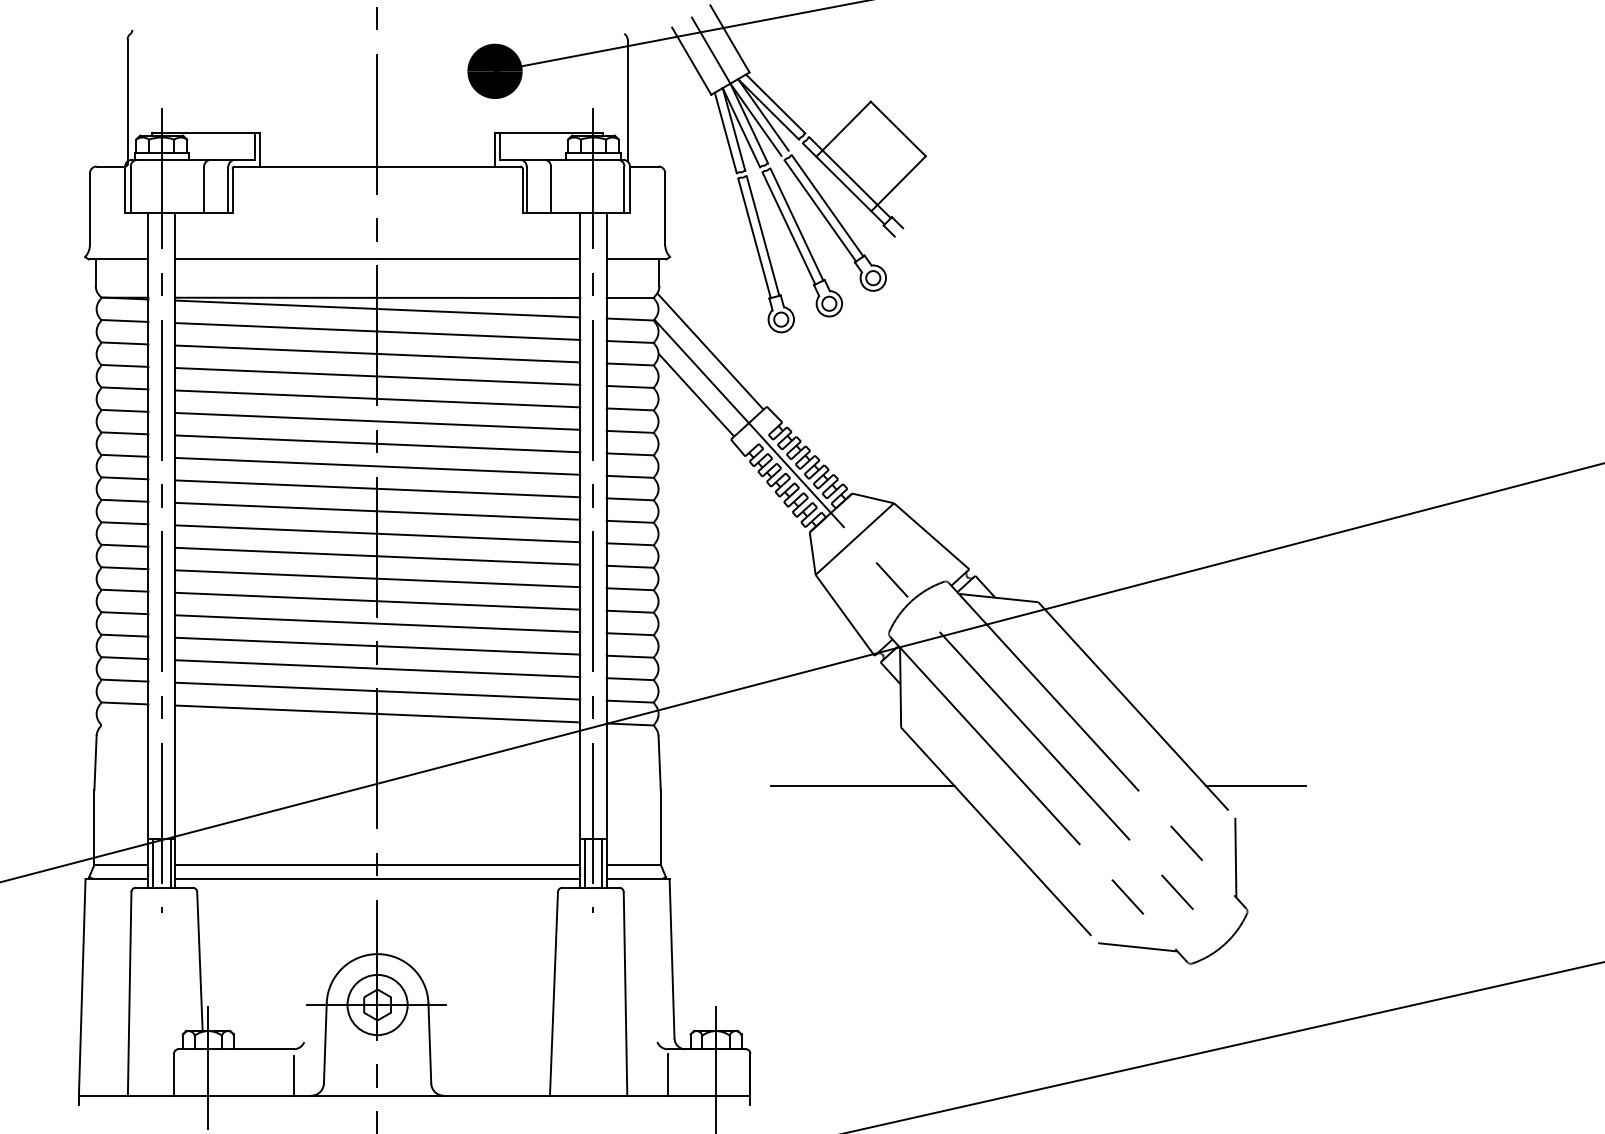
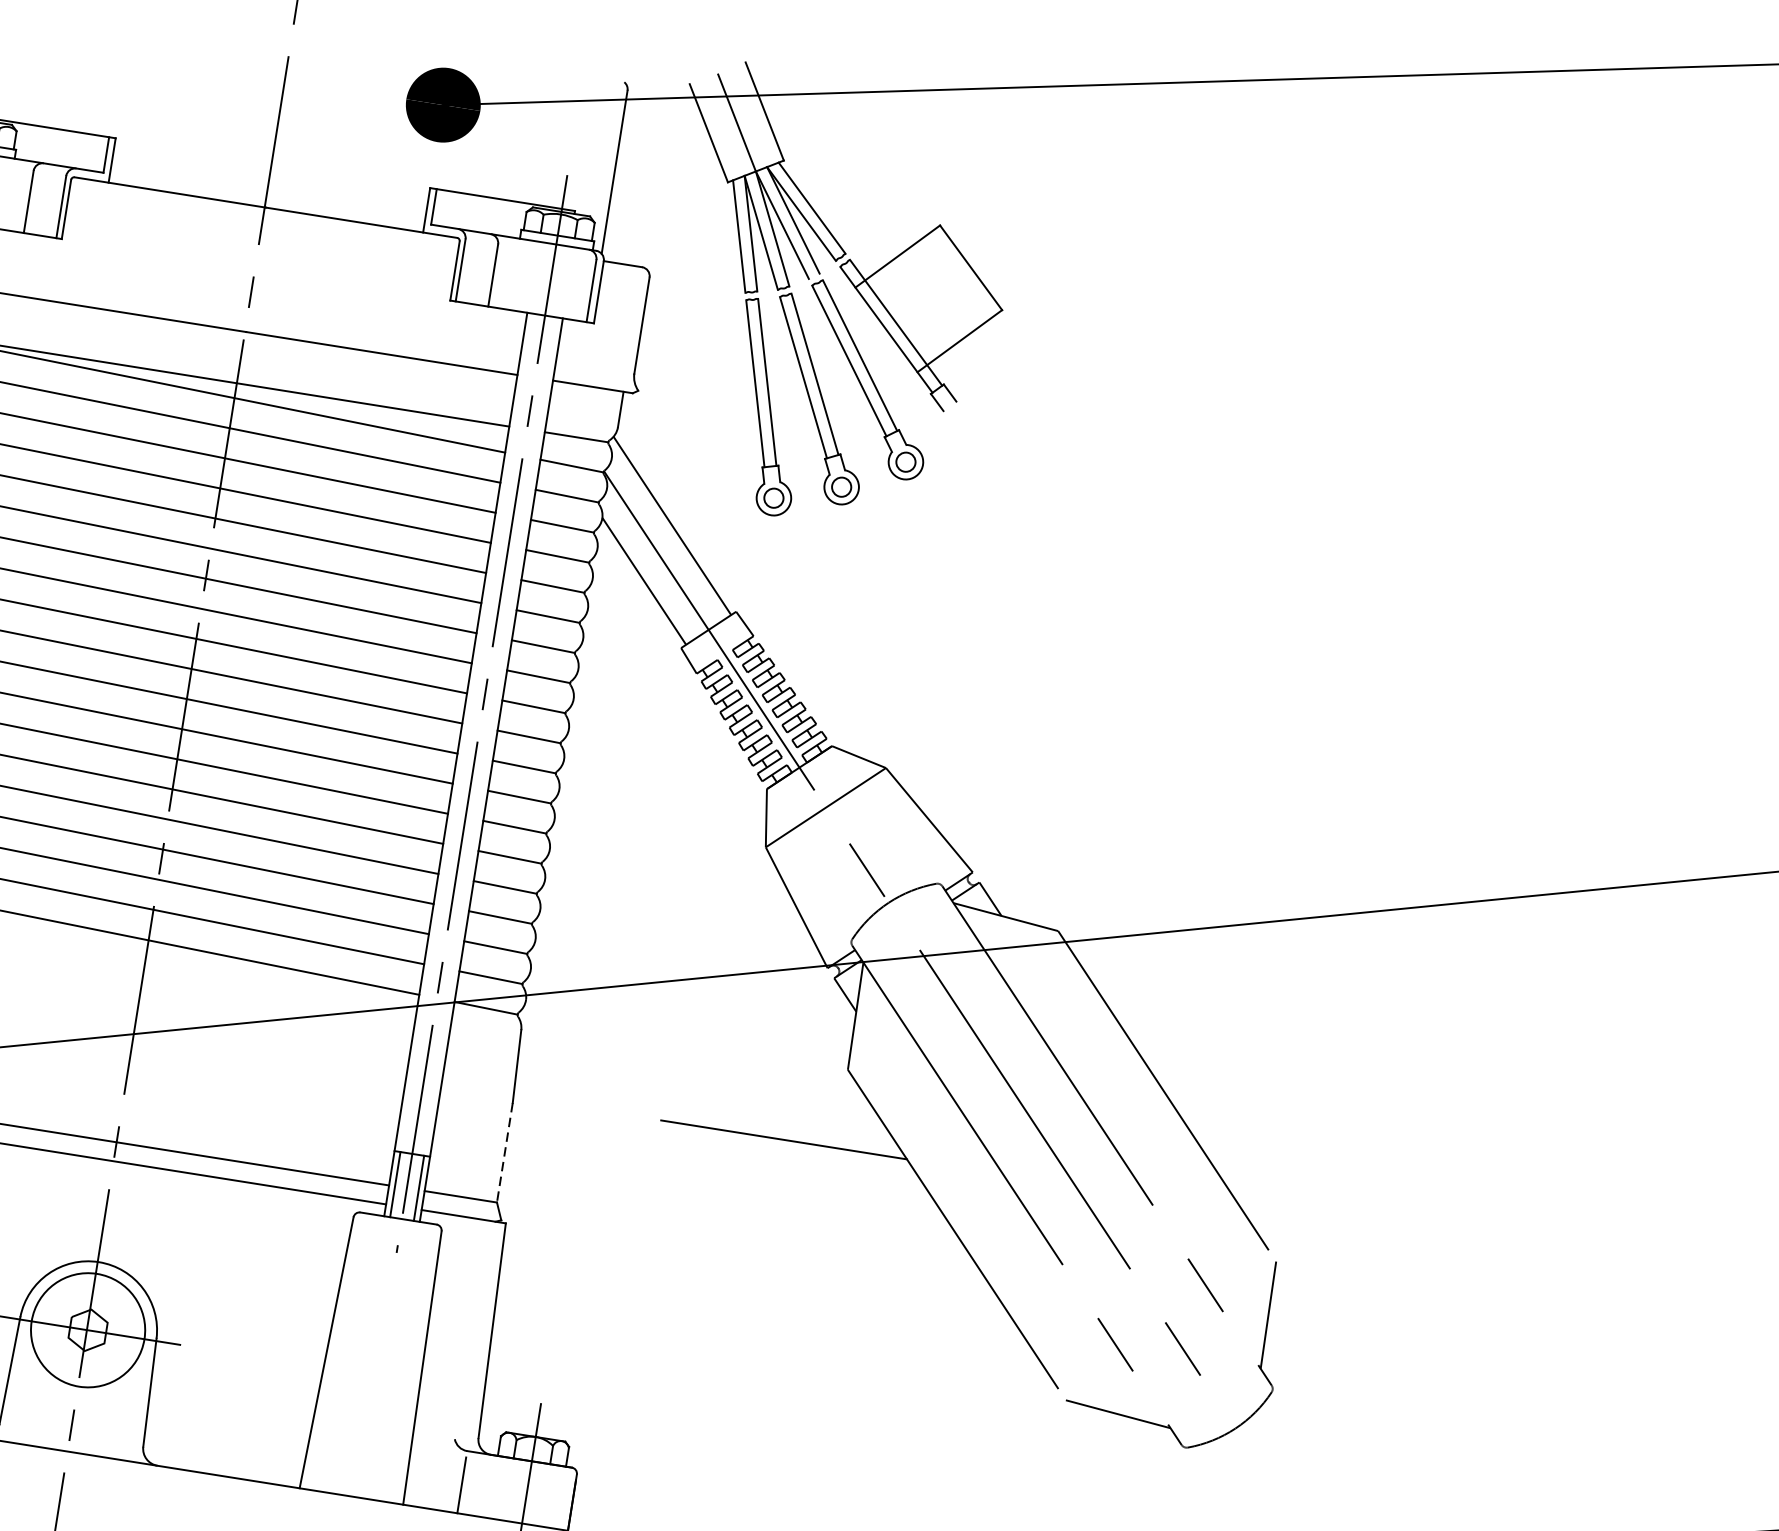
line: (1255, 786) -> (1309, 1223), removed
line: (660, 828) -> (504, 1153), solid -> dashed
circle: (377, 1004) -> (88, 1329), size x1.4

